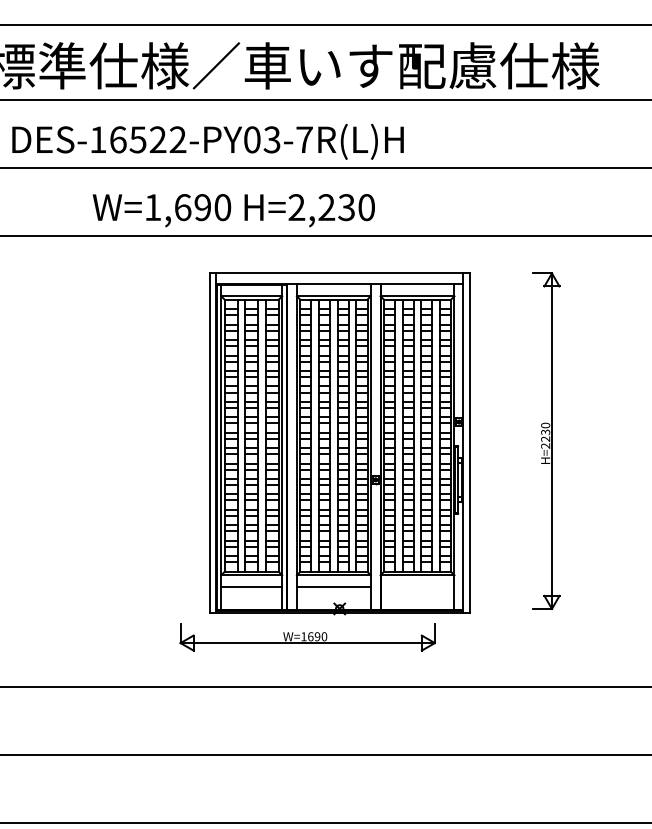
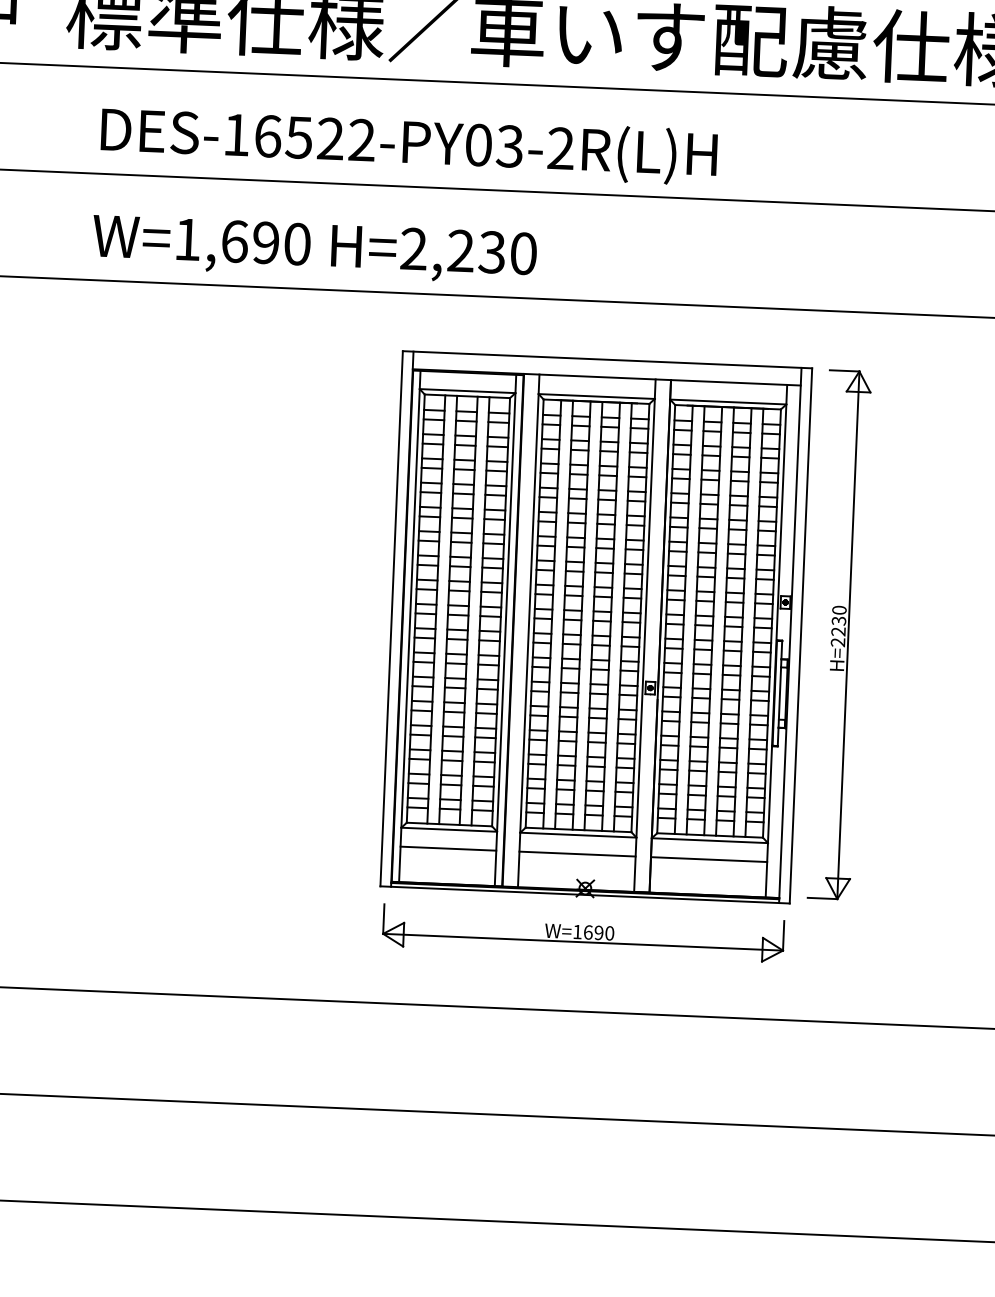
text: (304, 139) -> (560, 148), DES-16522-PY03-7R(L)H -> DES-16522-PY03-2R(L)H
text: (233, 210) -> (314, 249), moved
part: (546, 440) -> (839, 633), moved
line: (417, 587) -> (709, 859), added
part: (307, 637) -> (583, 933), moved

